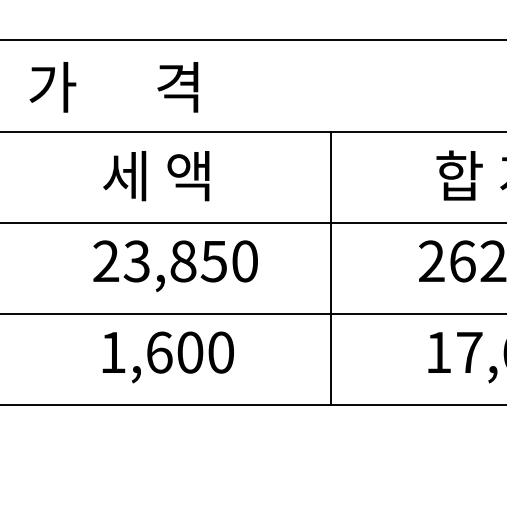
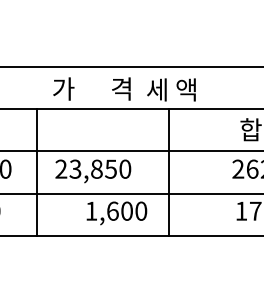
text: (156, 175) -> (171, 89), moved
text: (176, 266) -> (93, 171), moved
line: (330, 268) -> (168, 172), moved

